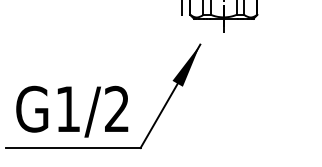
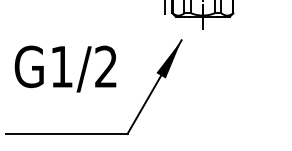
text: (72, 111) -> (65, 68), moved

